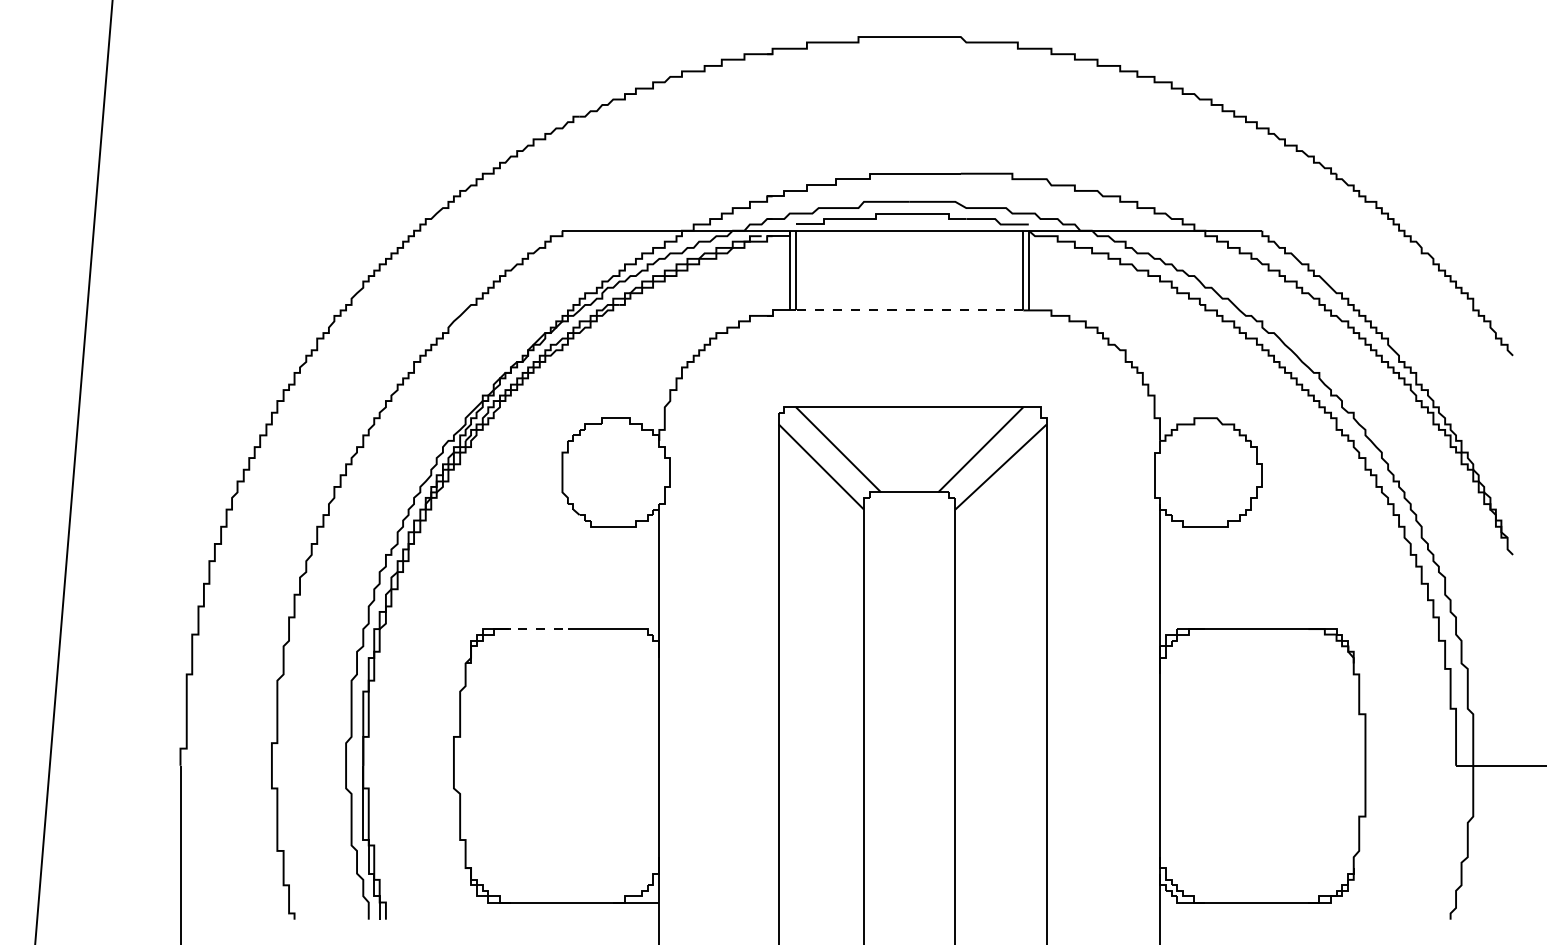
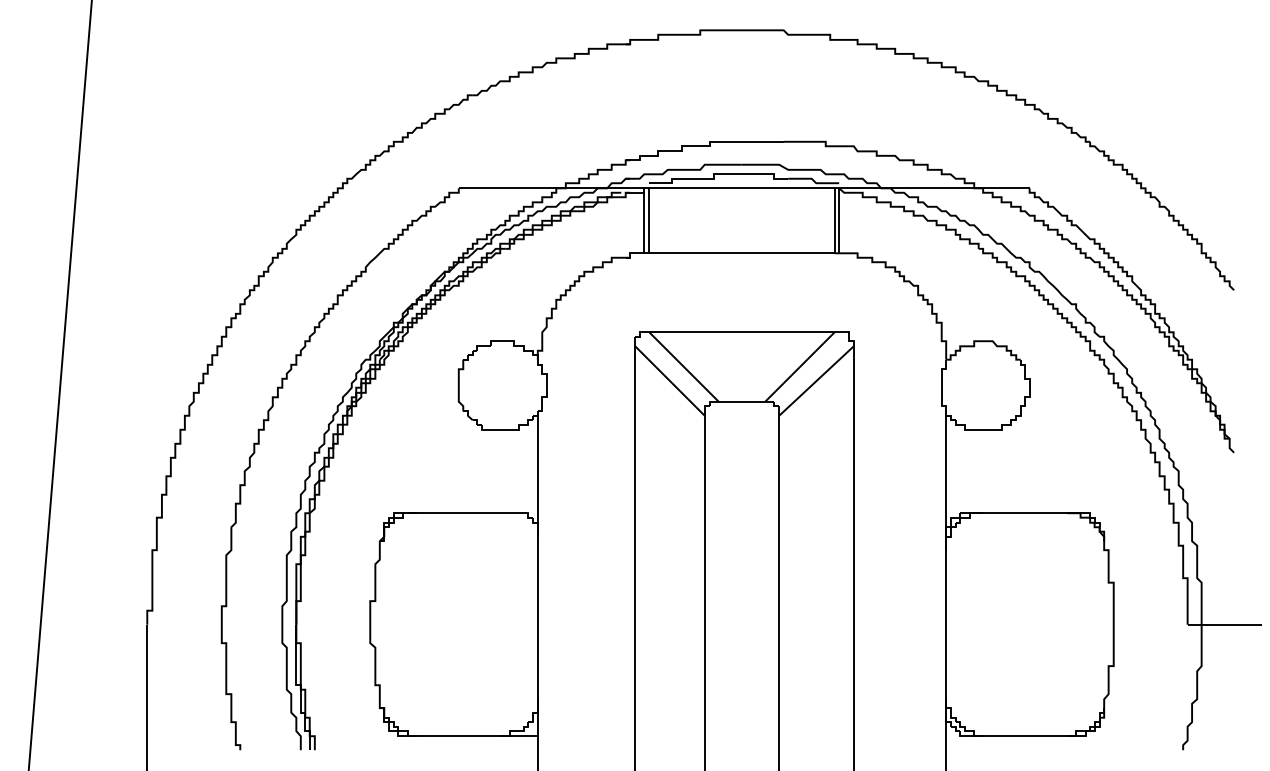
line: (909, 310) -> (741, 253), dashed -> solid
line: (533, 629) -> (435, 513), dashed -> solid

